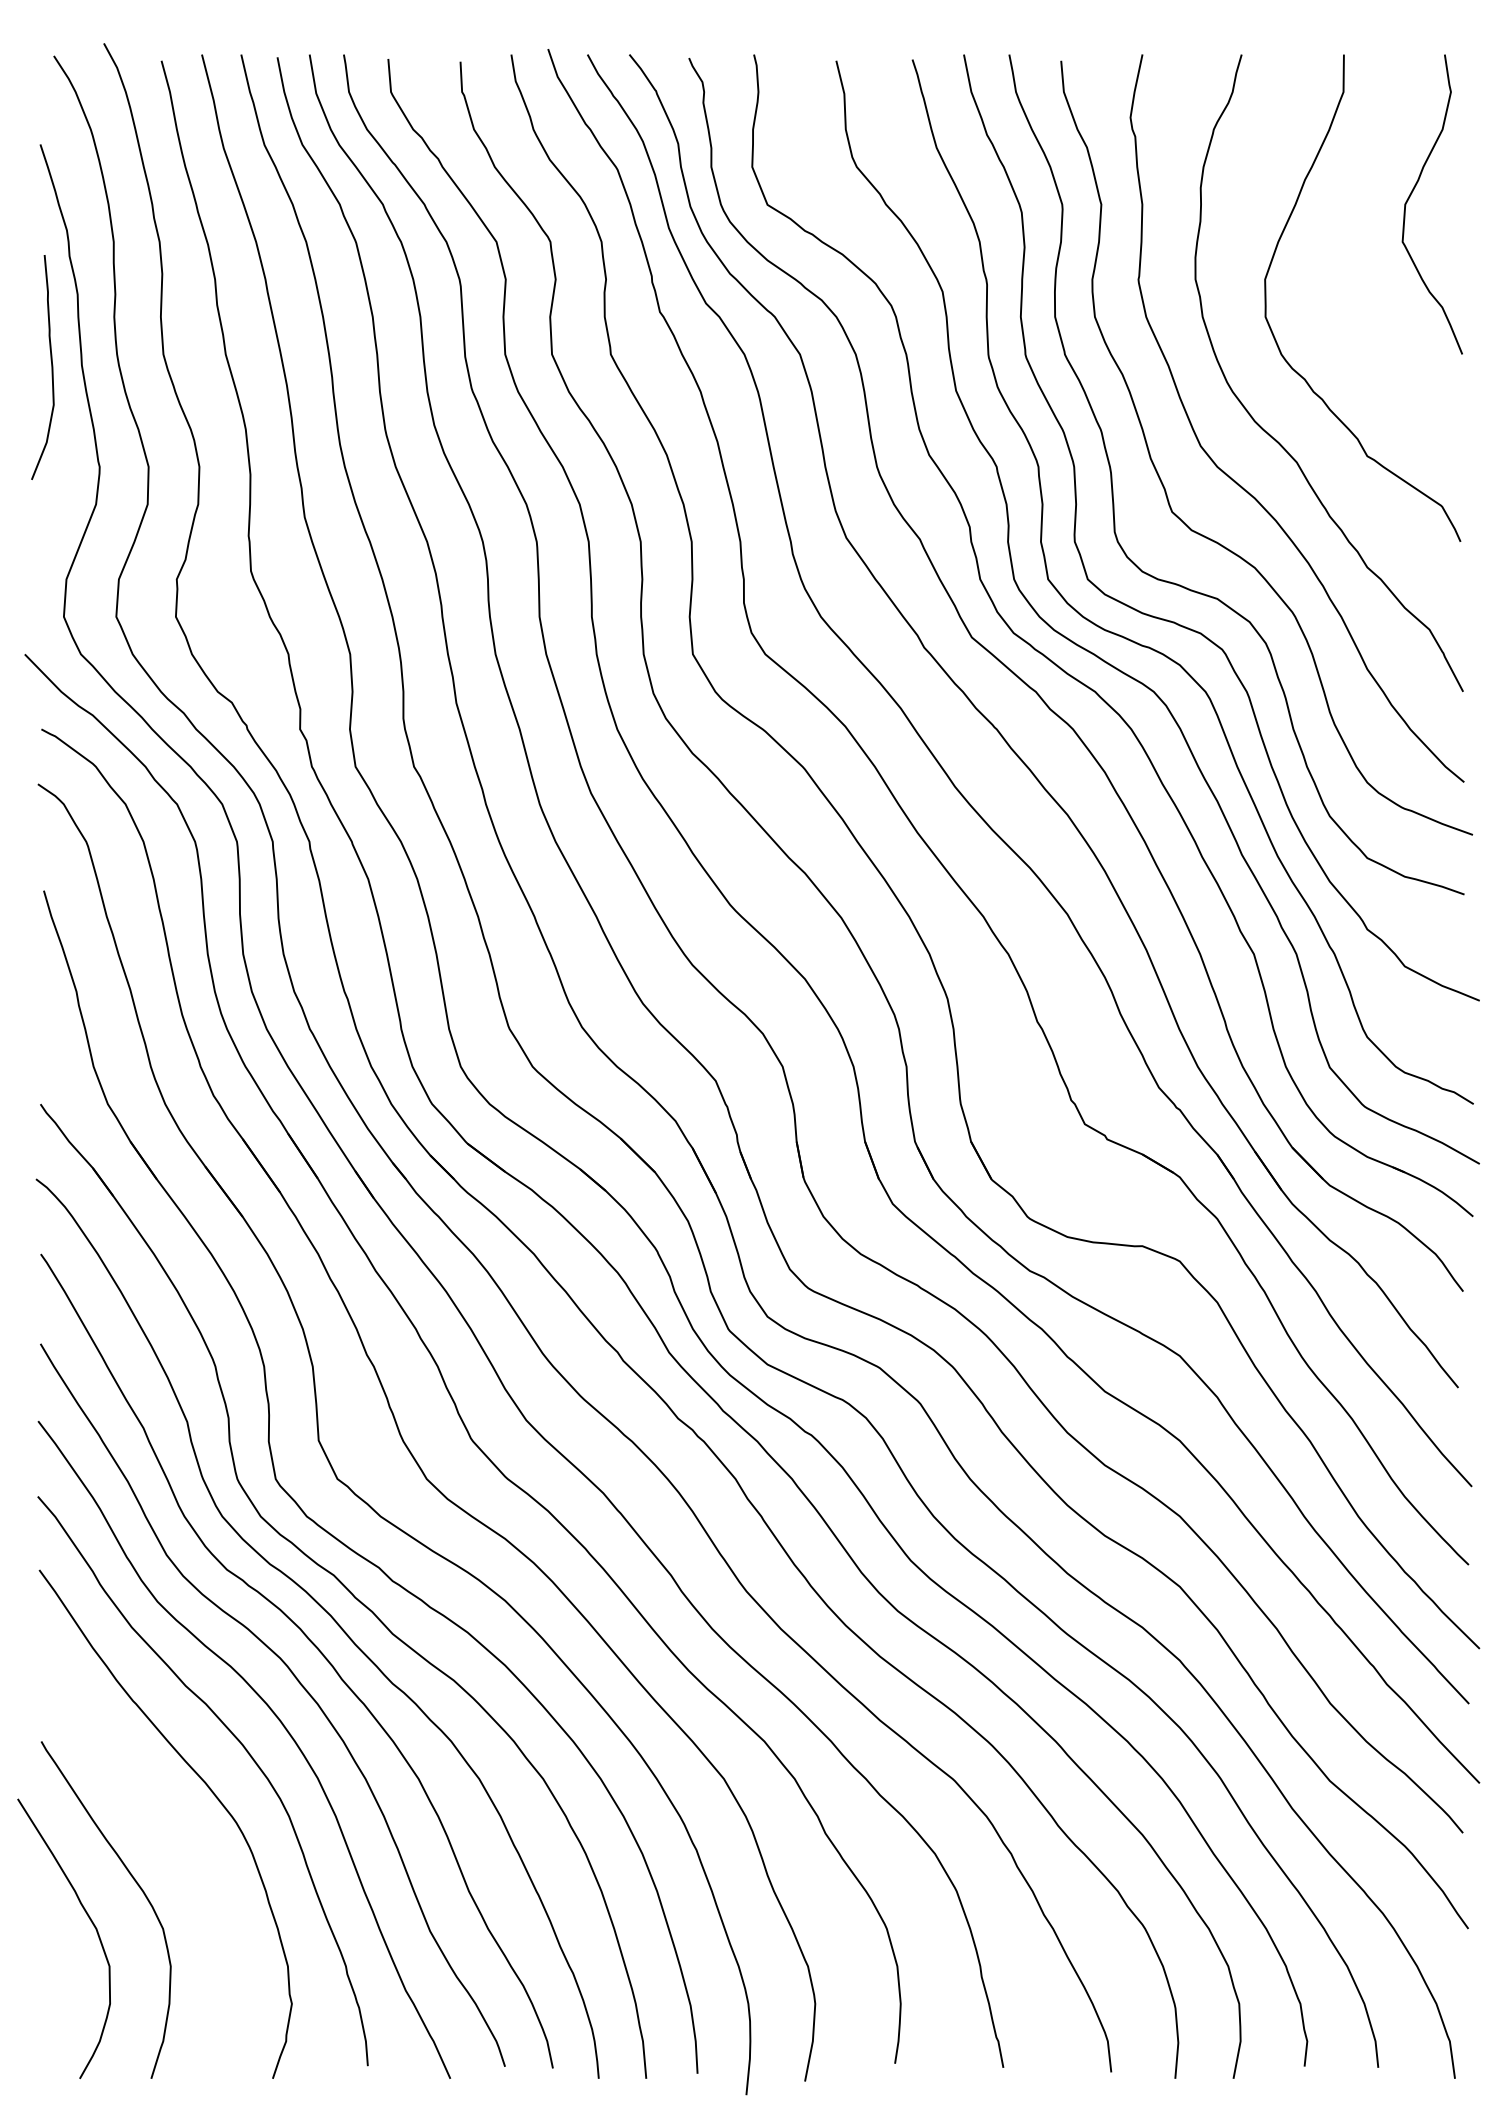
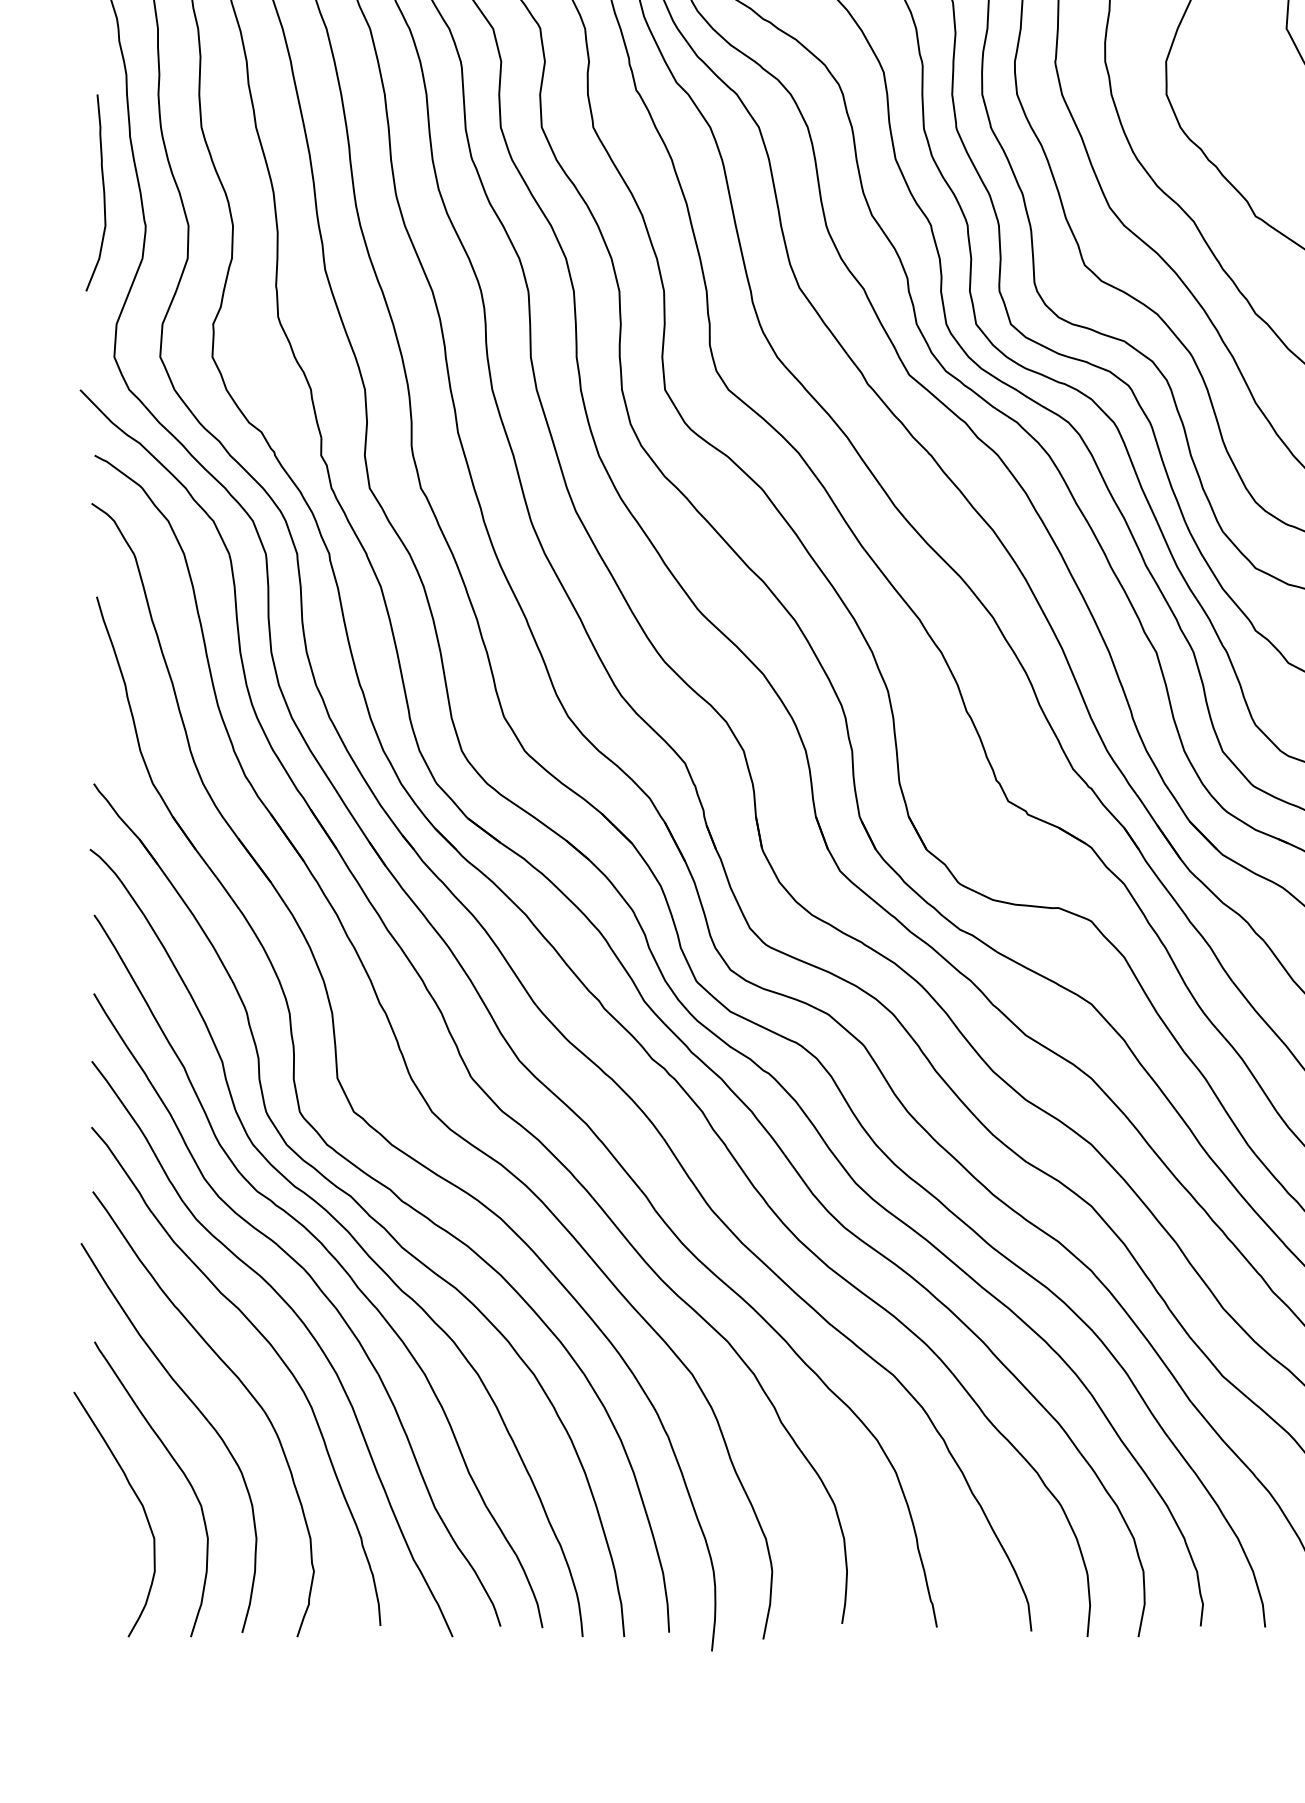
curve: (51, 367) -> (103, 192), moved
curve: (161, 1822) -> (199, 1412), added

